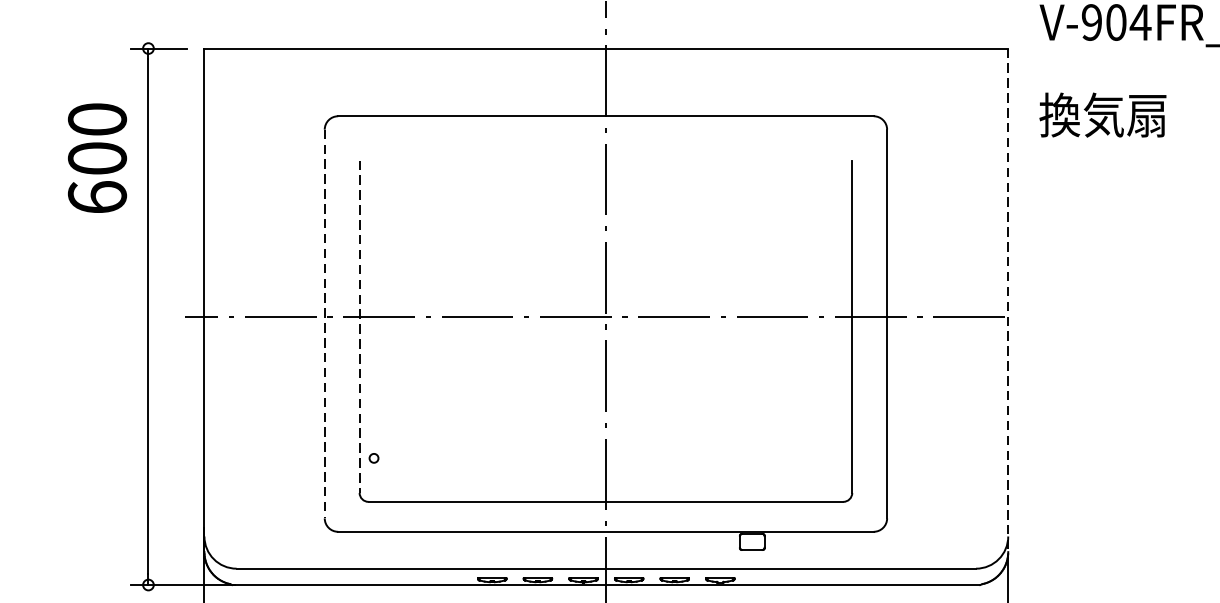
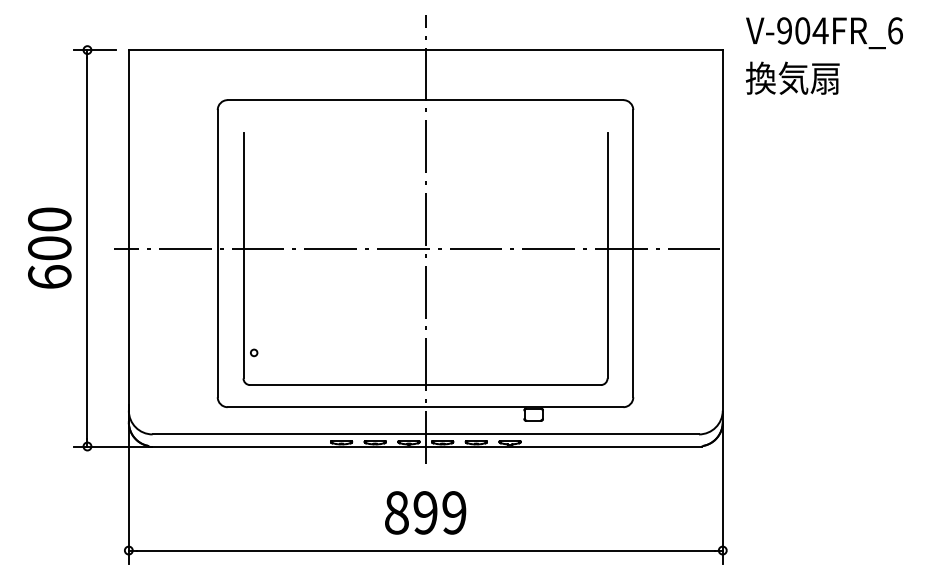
text: (1102, 114) -> (792, 77), moved
text: (97, 157) -> (49, 247), moved
line: (1007, 303) -> (722, 238), dashed -> solid
line: (324, 323) -> (217, 253), dashed -> solid
line: (359, 326) -> (243, 255), dashed -> solid

